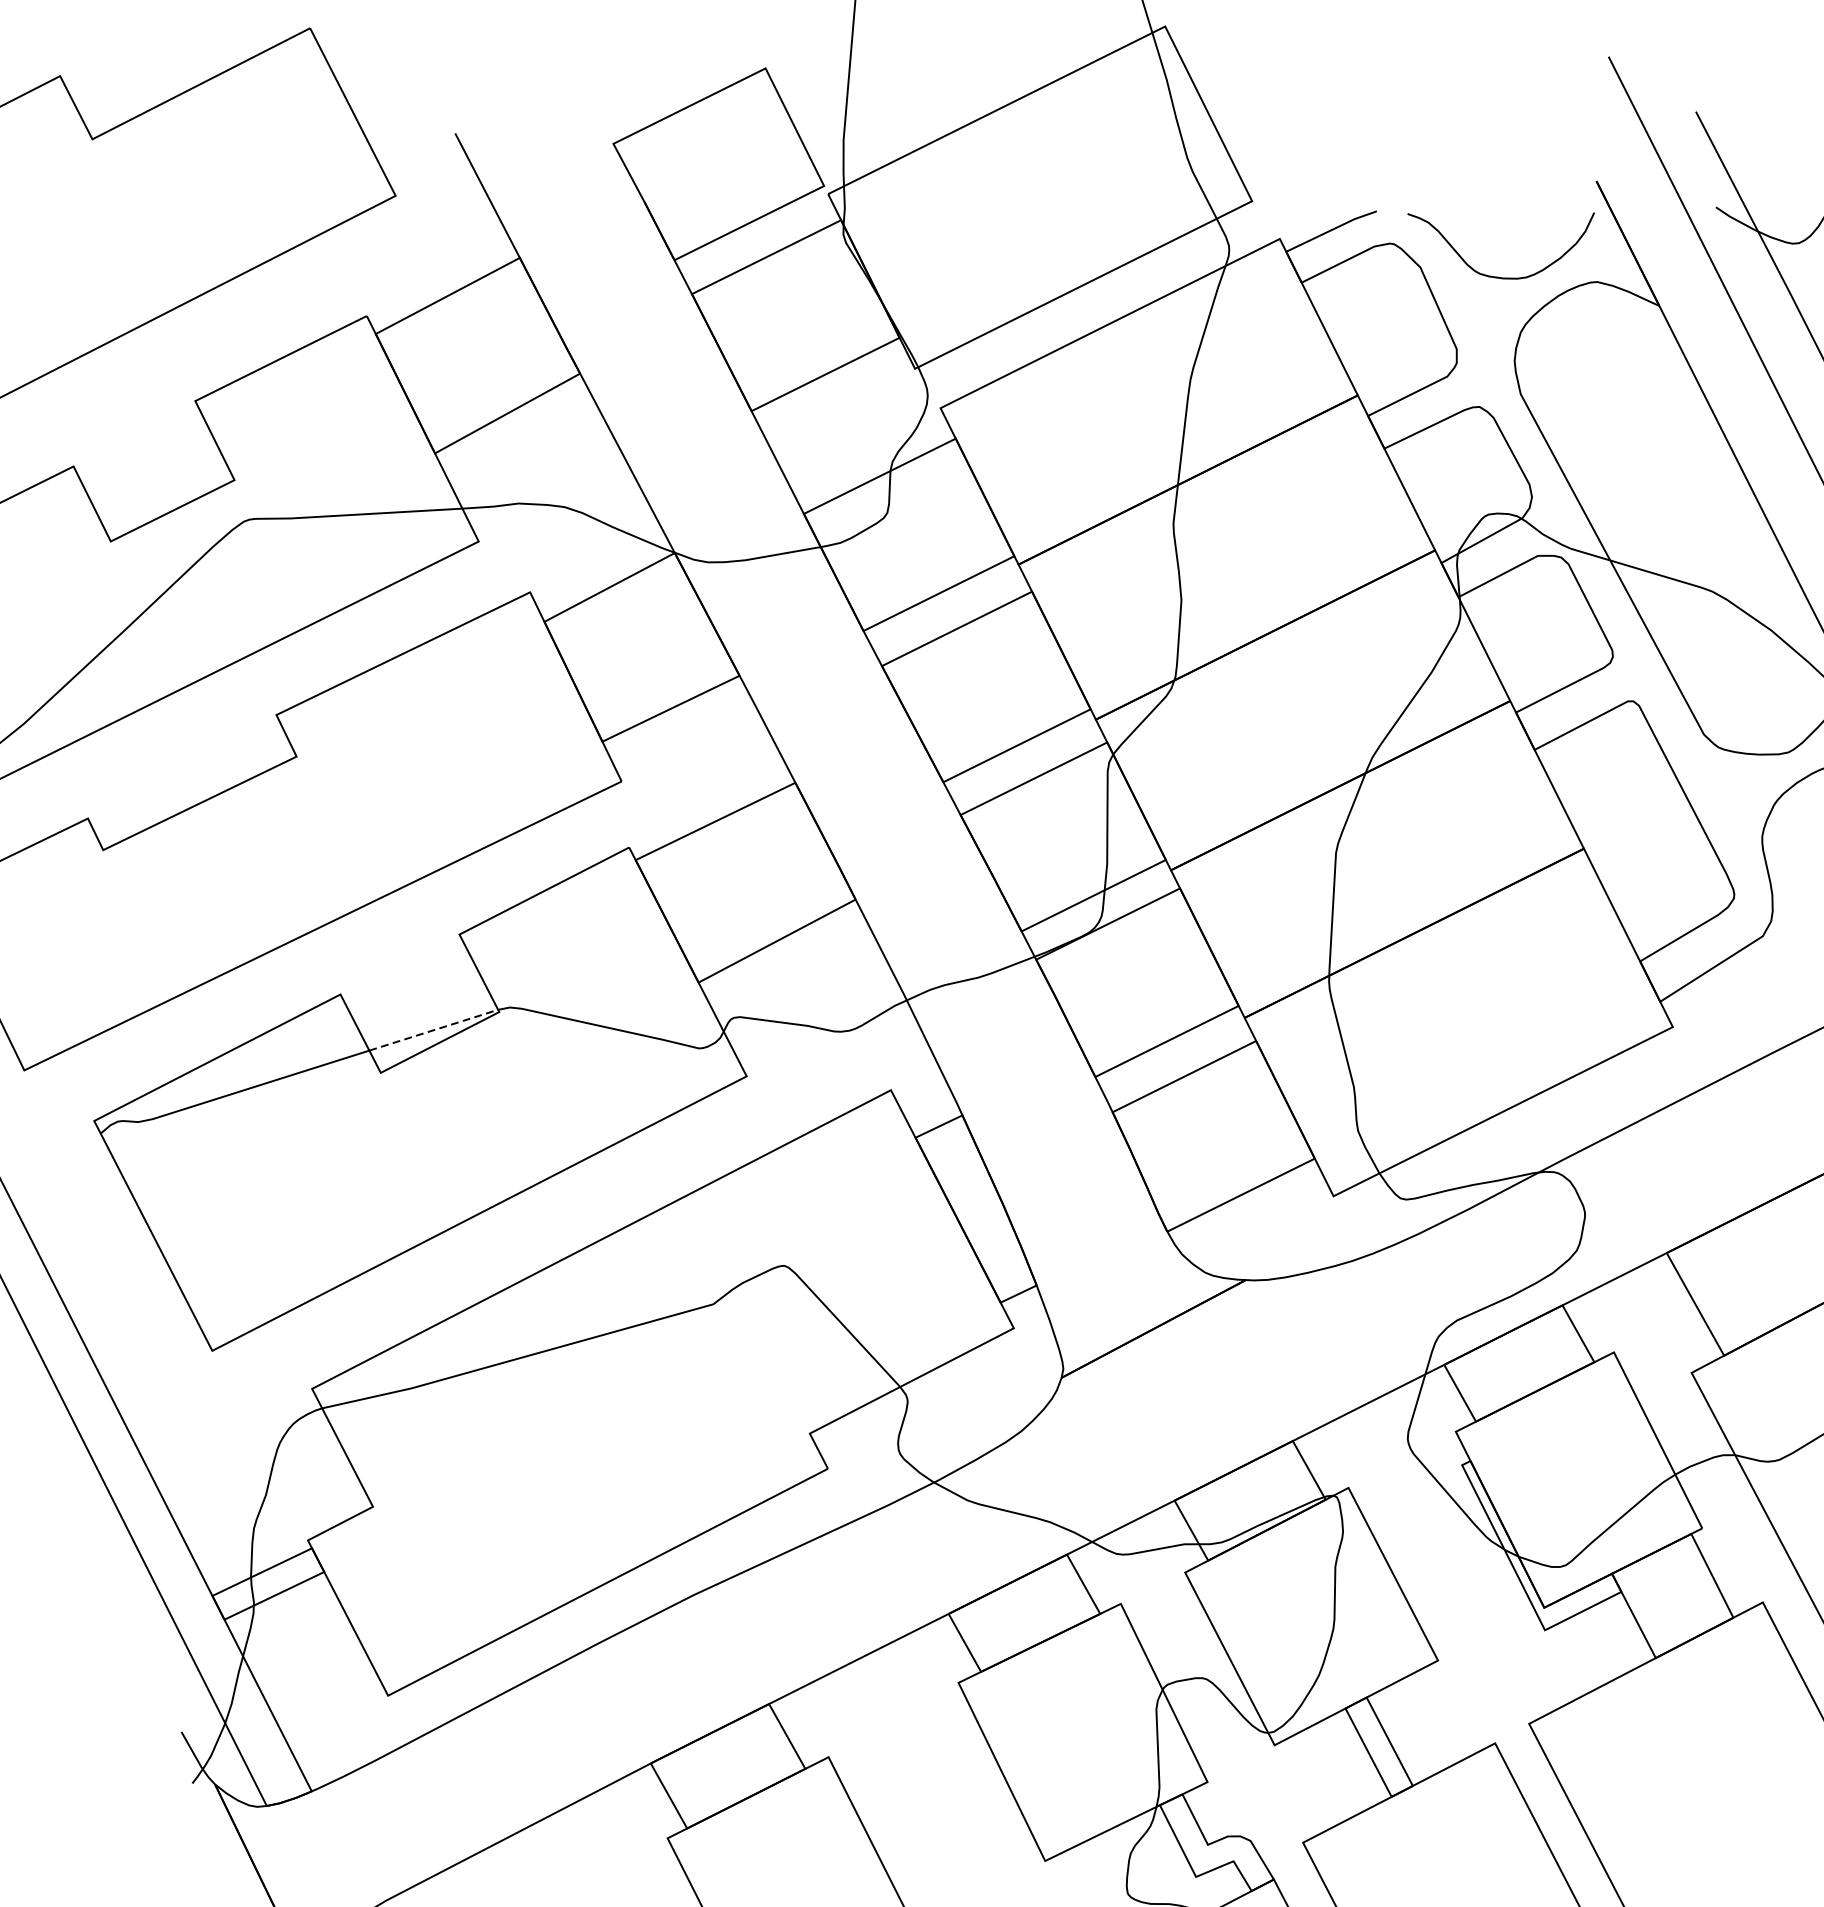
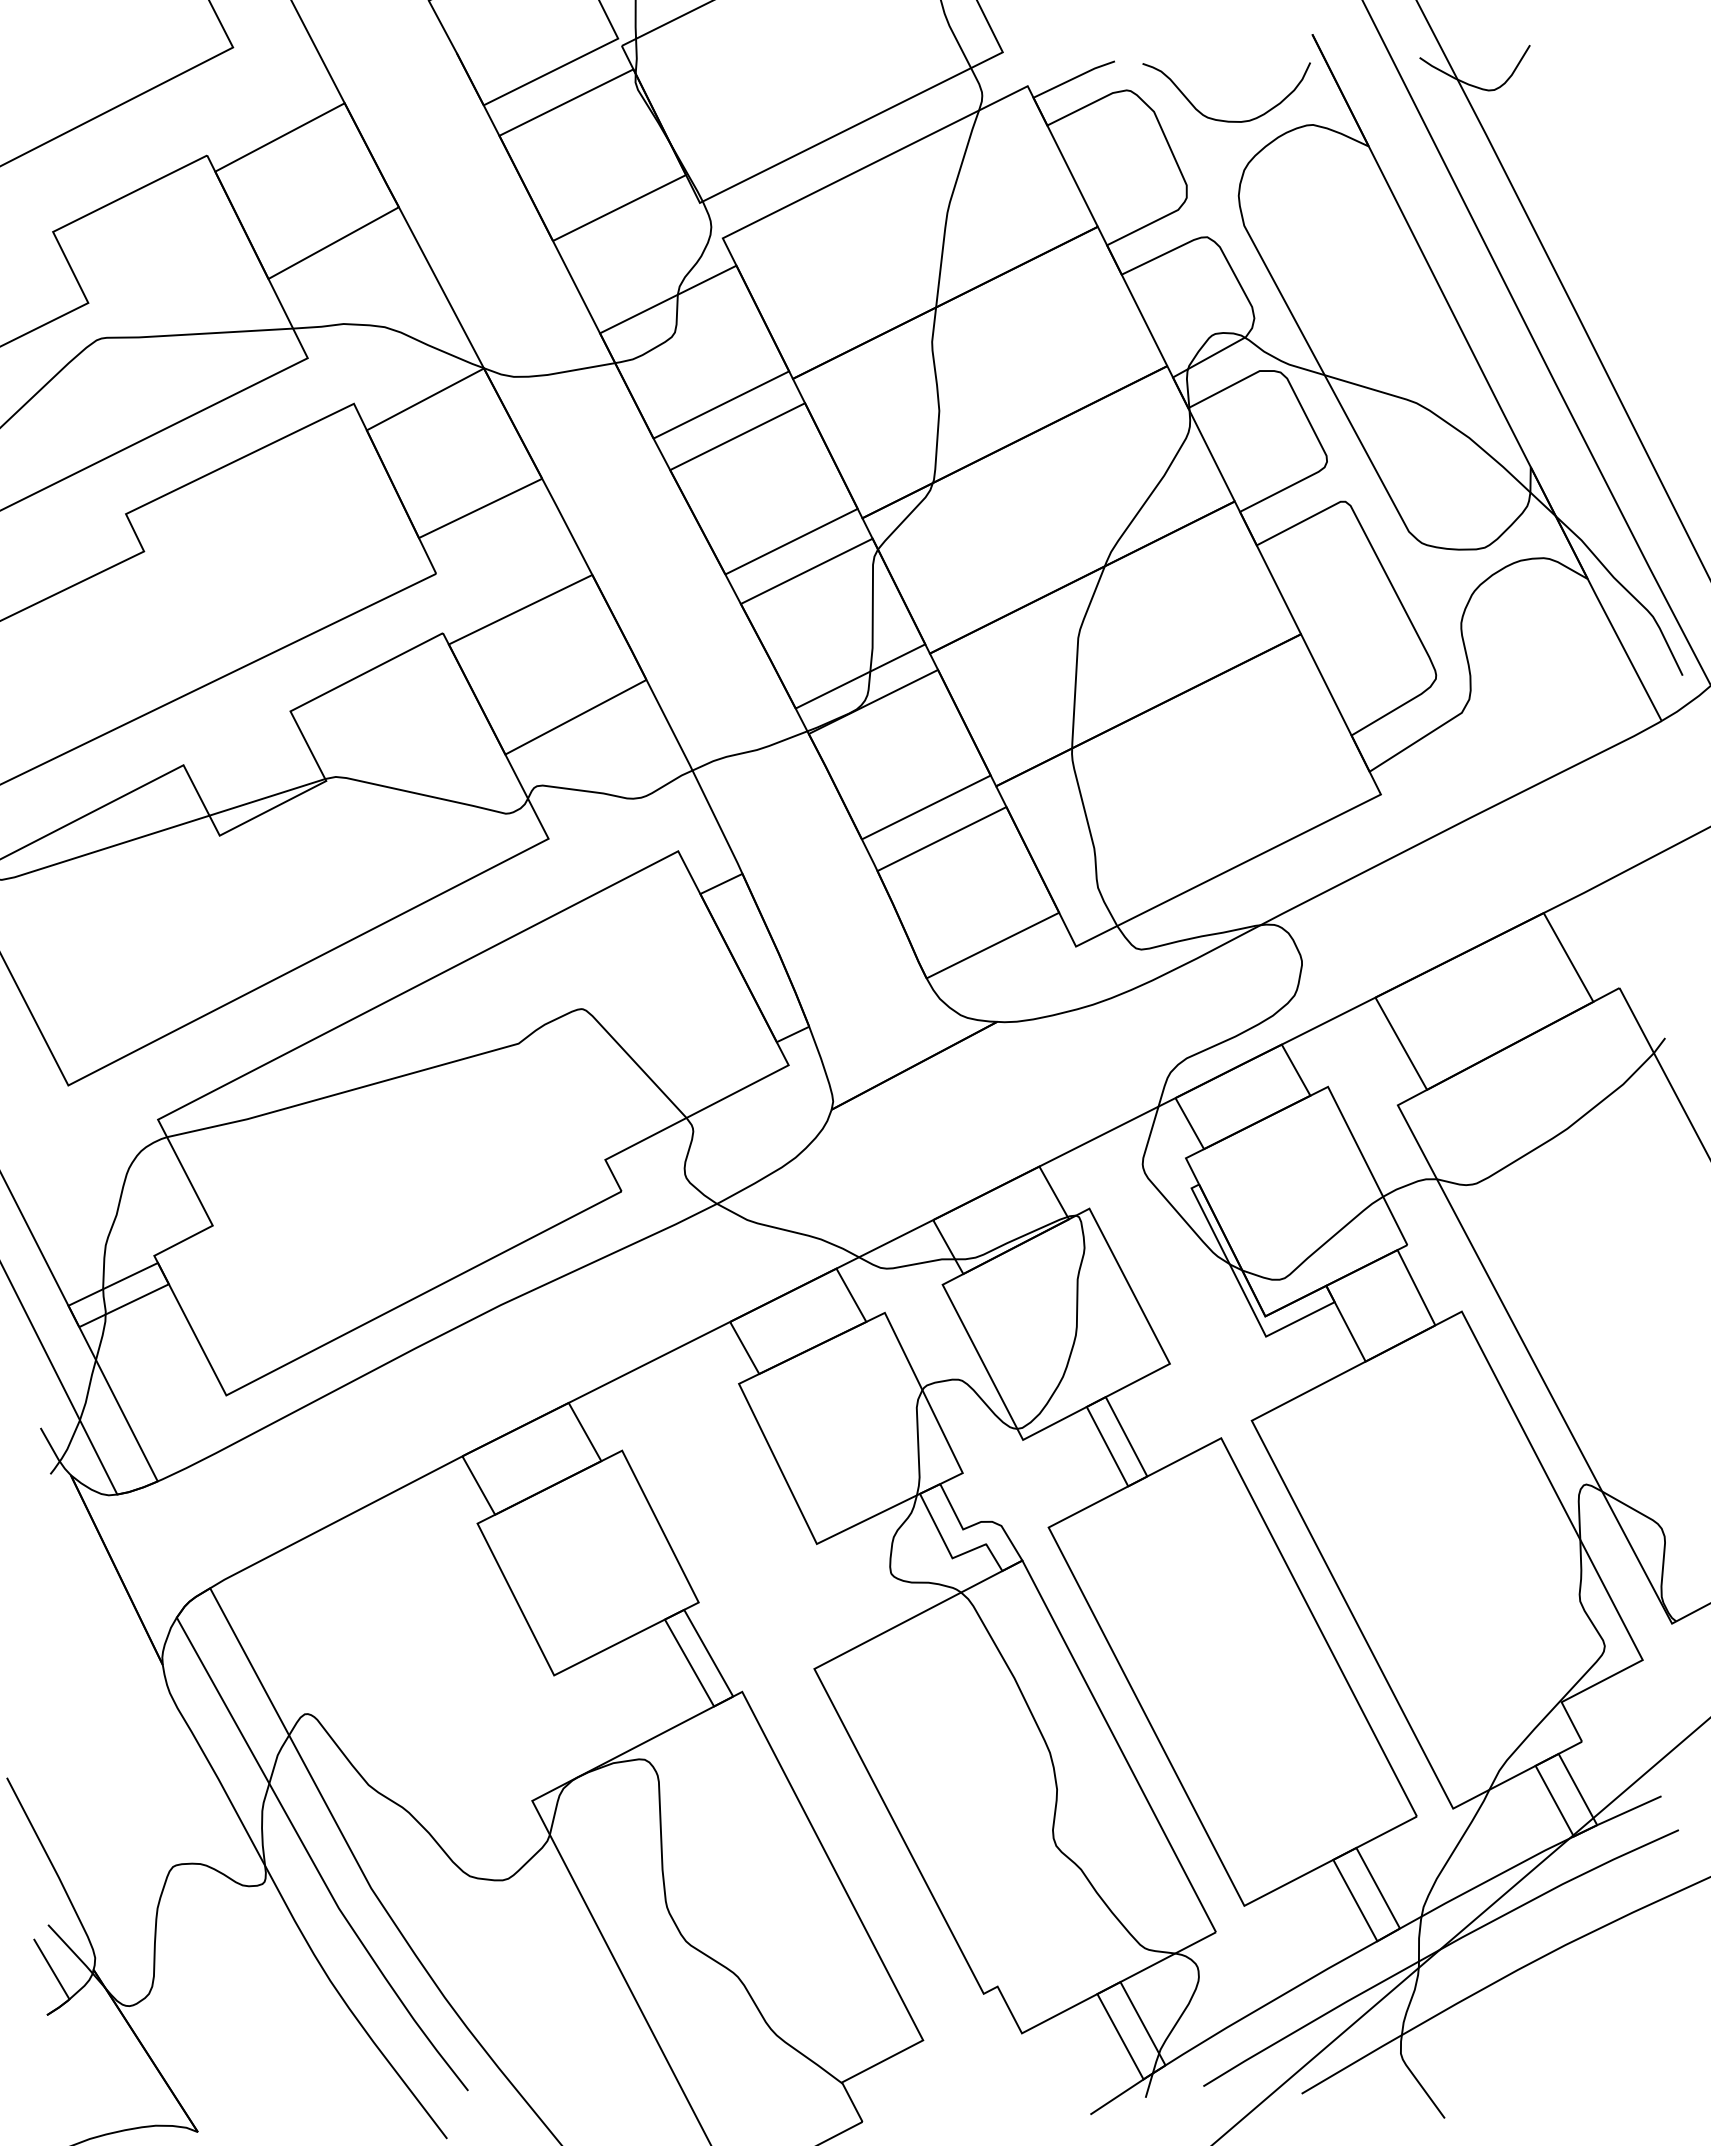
line: (433, 1030) -> (267, 797), dashed -> solid

